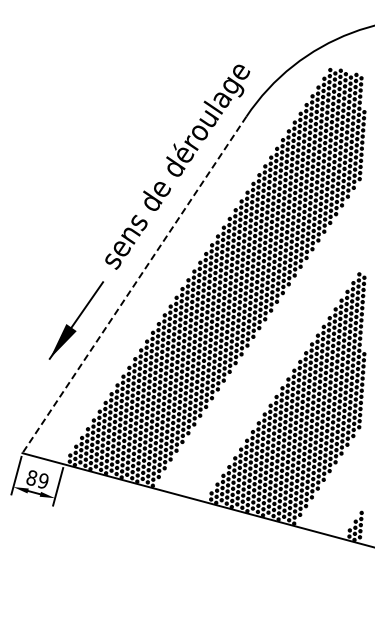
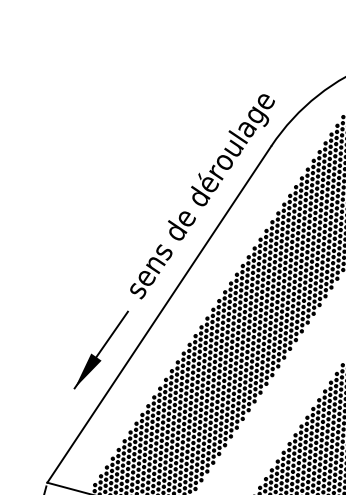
line: (134, 285) -> (159, 315), dashed -> solid

